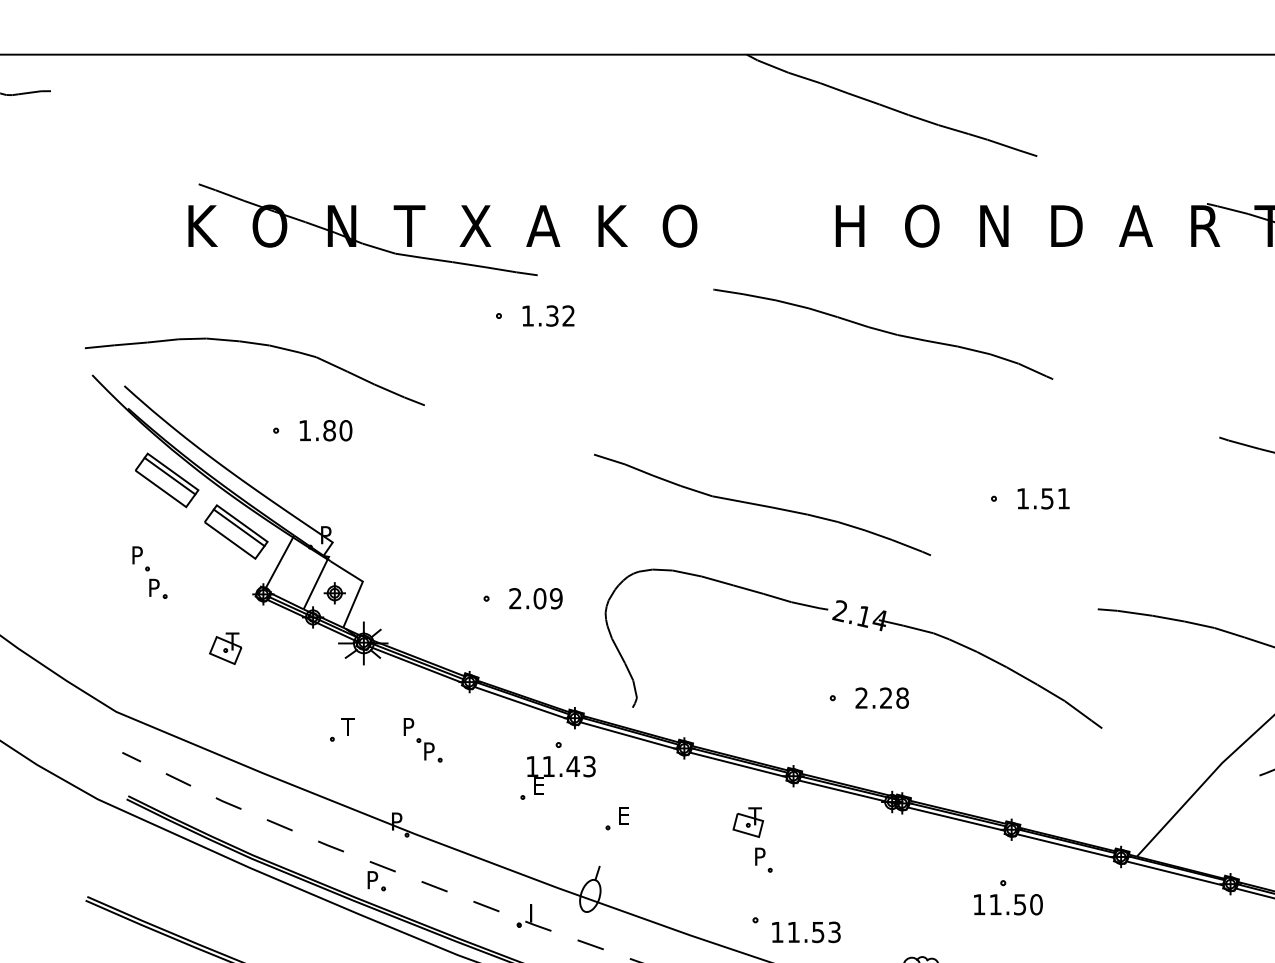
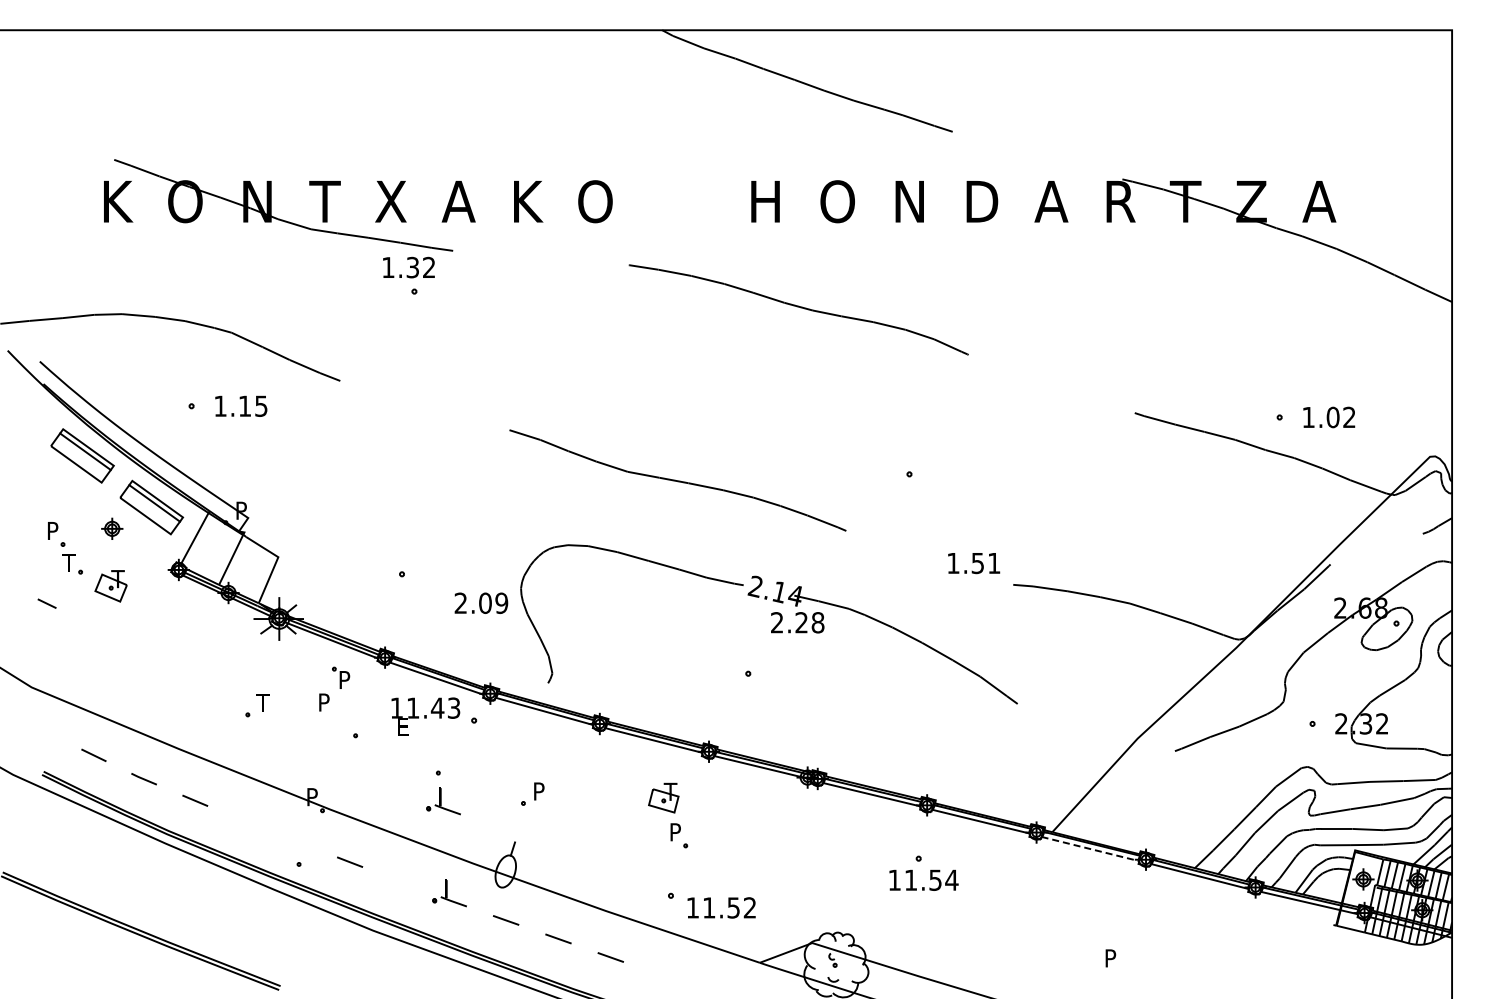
text: (548, 315) -> (408, 267), moved
text: (337, 429) -> (252, 405), 1.80 -> 1.15
text: (1044, 498) -> (974, 563), moved
text: (153, 587) -> (68, 563), P -> T
part: (335, 592) -> (112, 528), moved
text: (536, 597) -> (481, 602), moved
part: (225, 648) -> (110, 586), moved
text: (882, 697) -> (797, 622), moved
part: (426, 748) -> (341, 677), moved
line: (131, 756) -> (46, 603), moved
text: (561, 774) -> (425, 716), moved
text: (624, 815) -> (539, 791), E -> P
part: (528, 825) -> (443, 801), added
line: (331, 845) -> (246, 821), removed
line: (1175, 873) -> (1090, 849), solid -> dashed
part: (382, 874) -> (297, 850), removed
text: (1036, 903) -> (951, 879), 11.50 -> 11.54
line: (486, 905) -> (401, 881), removed
text: (835, 931) -> (750, 907), 11.53 -> 11.52

